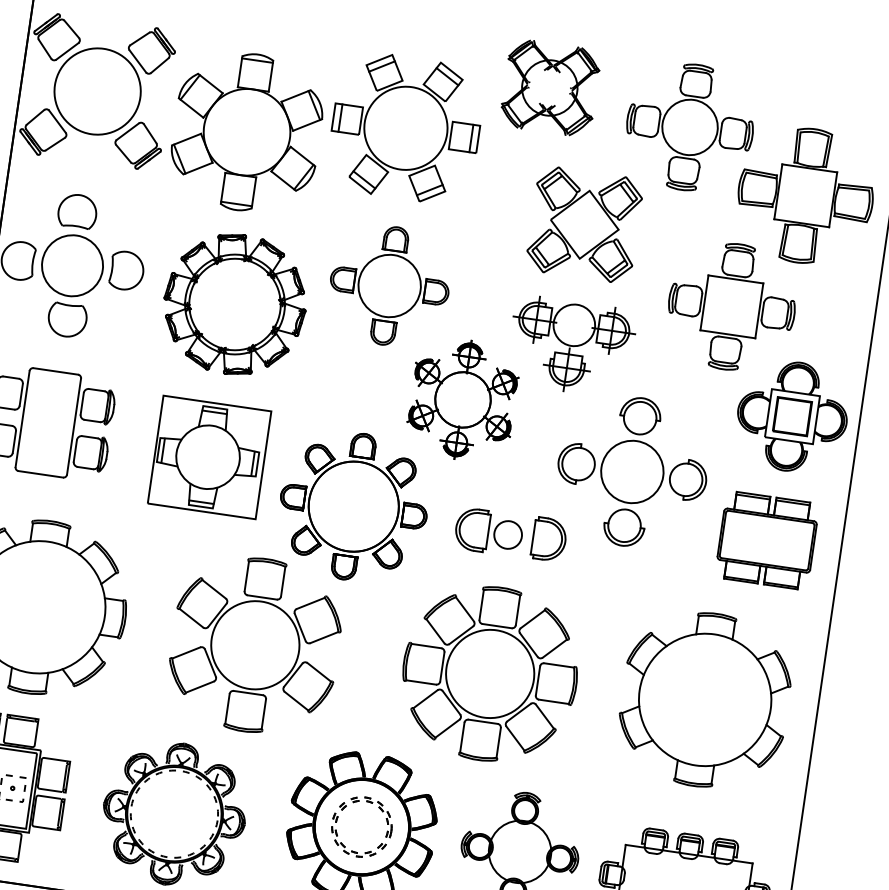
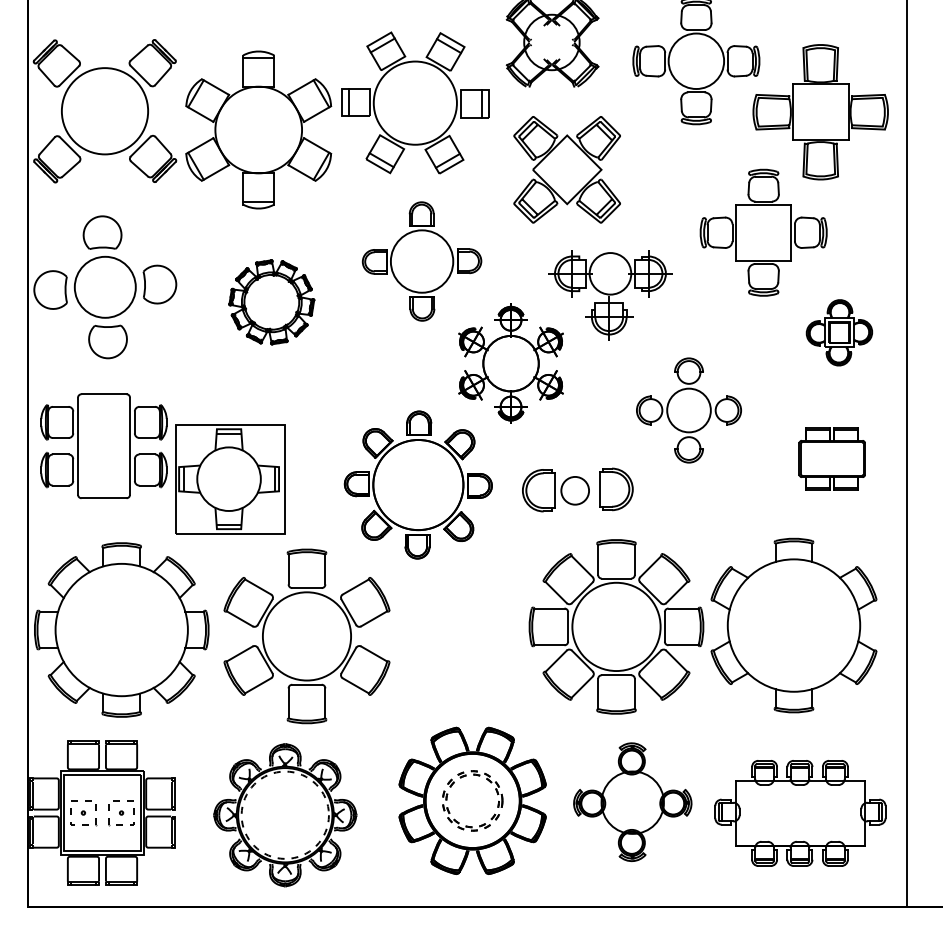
part: (584, 224) -> (566, 169), moved
part: (234, 304) -> (271, 302), size x0.6
part: (792, 416) -> (839, 332), size x0.6
part: (209, 457) -> (230, 479), moved
part: (631, 471) -> (688, 410), size x0.7
part: (766, 540) -> (831, 458), size x0.7
part: (254, 645) -> (306, 636), moved
part: (490, 673) -> (616, 626), moved

